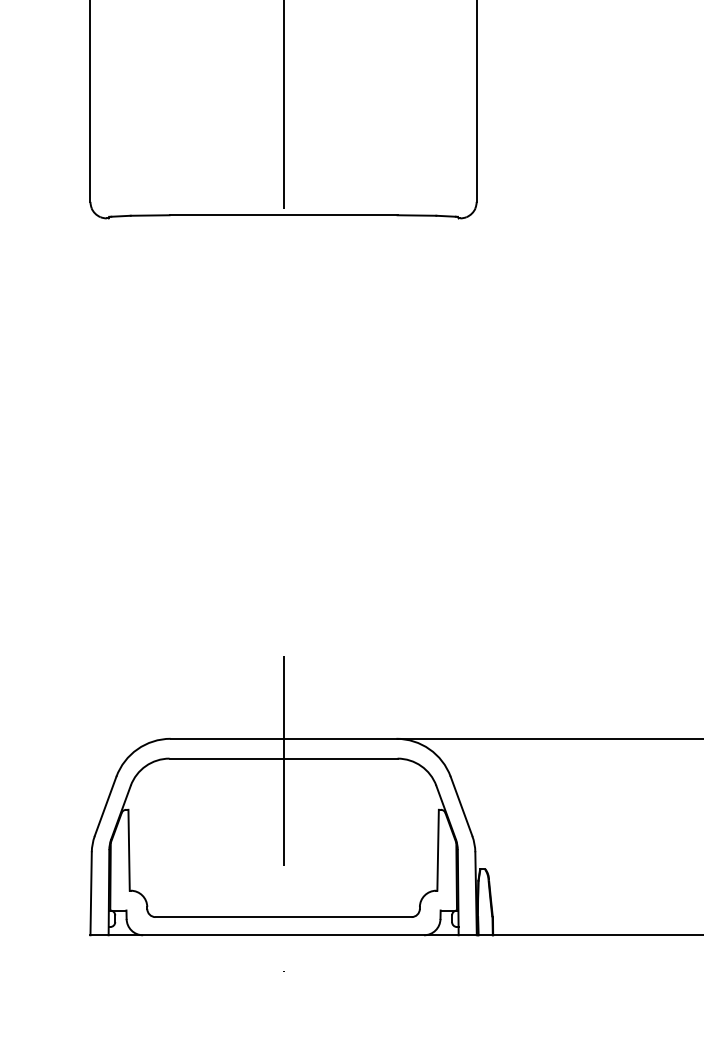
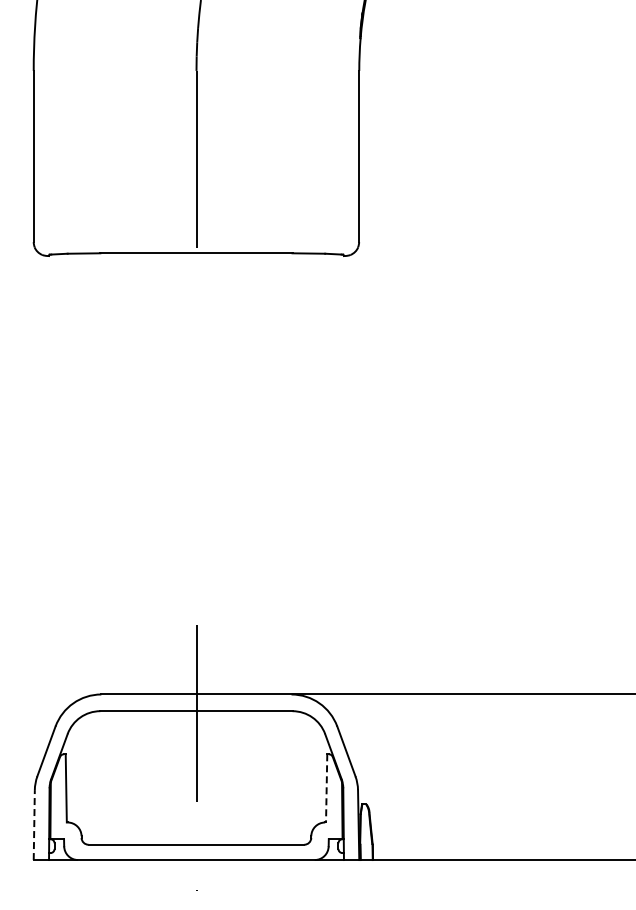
line: (437, 850) -> (326, 788), solid -> dashed
line: (91, 894) -> (34, 825), solid -> dashed

